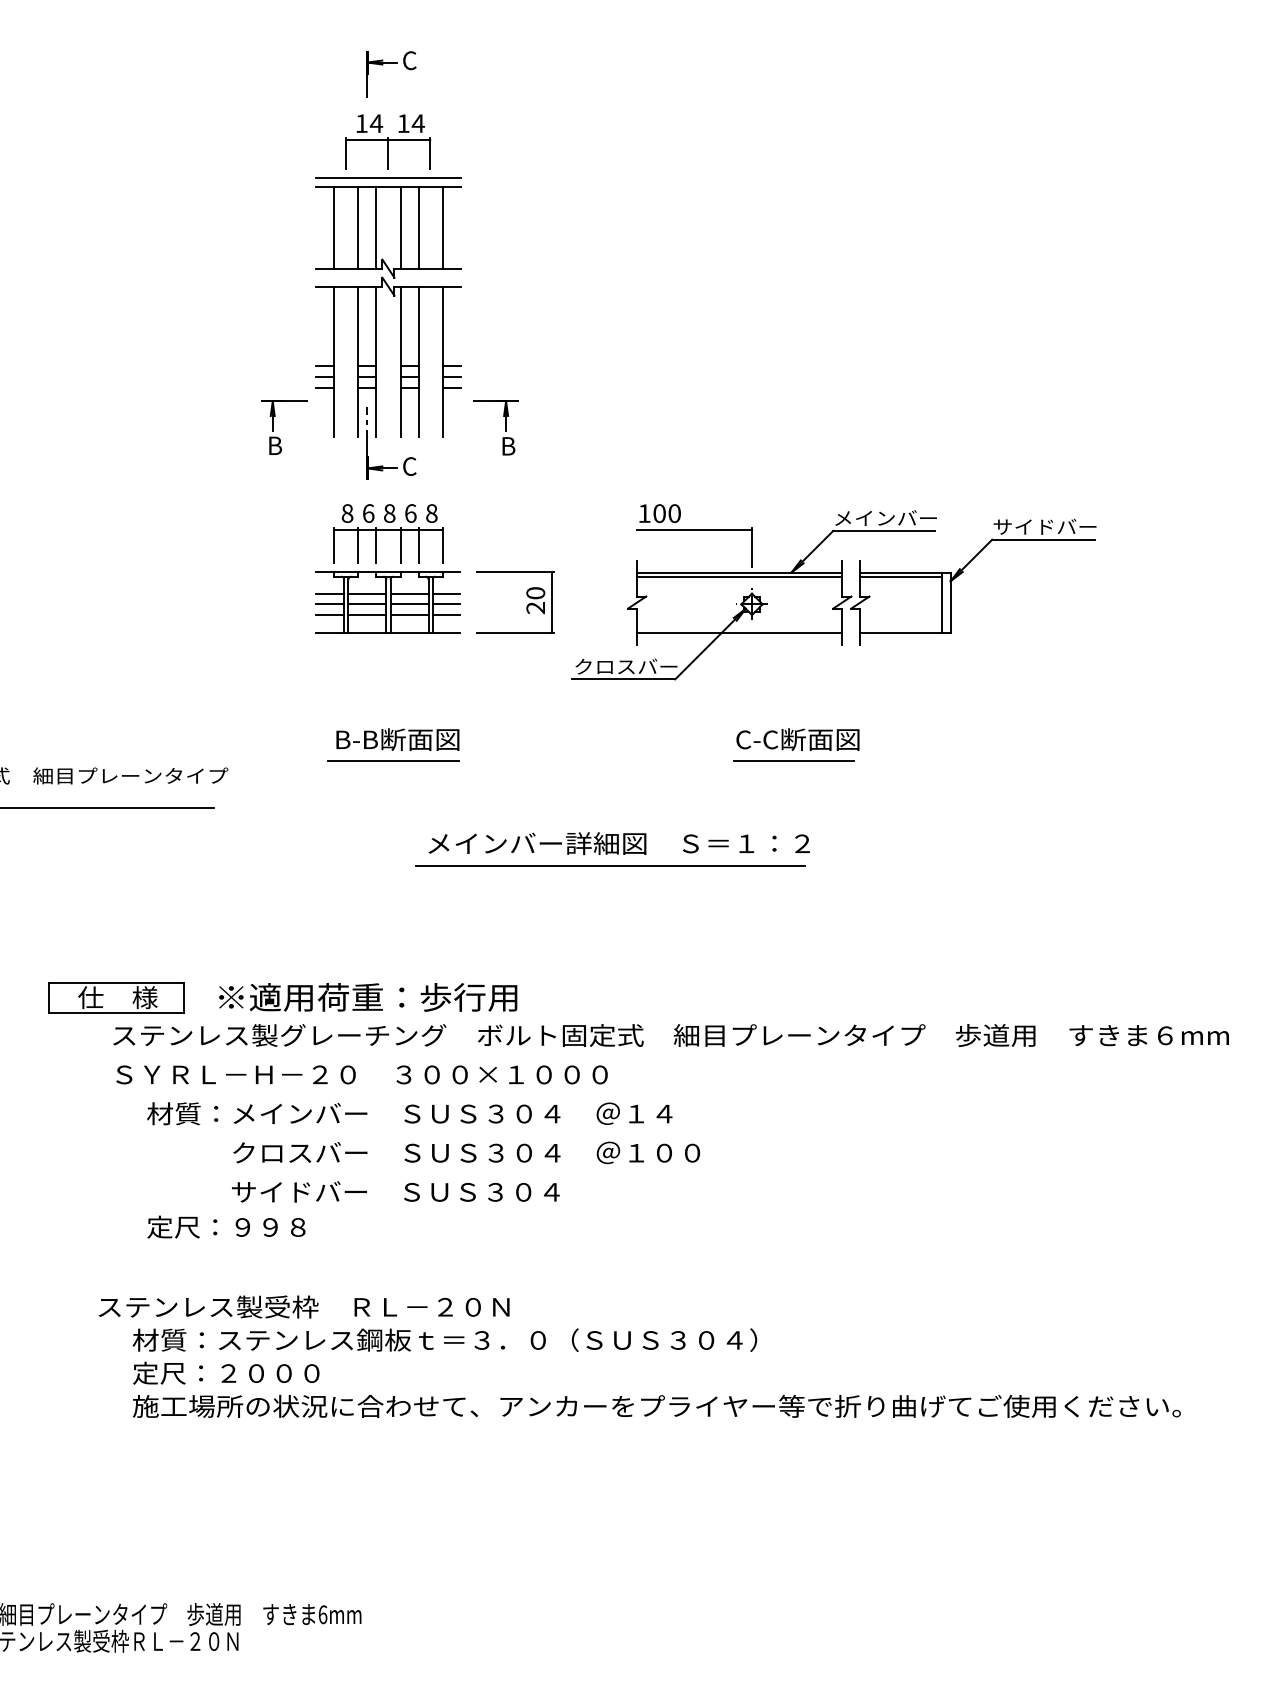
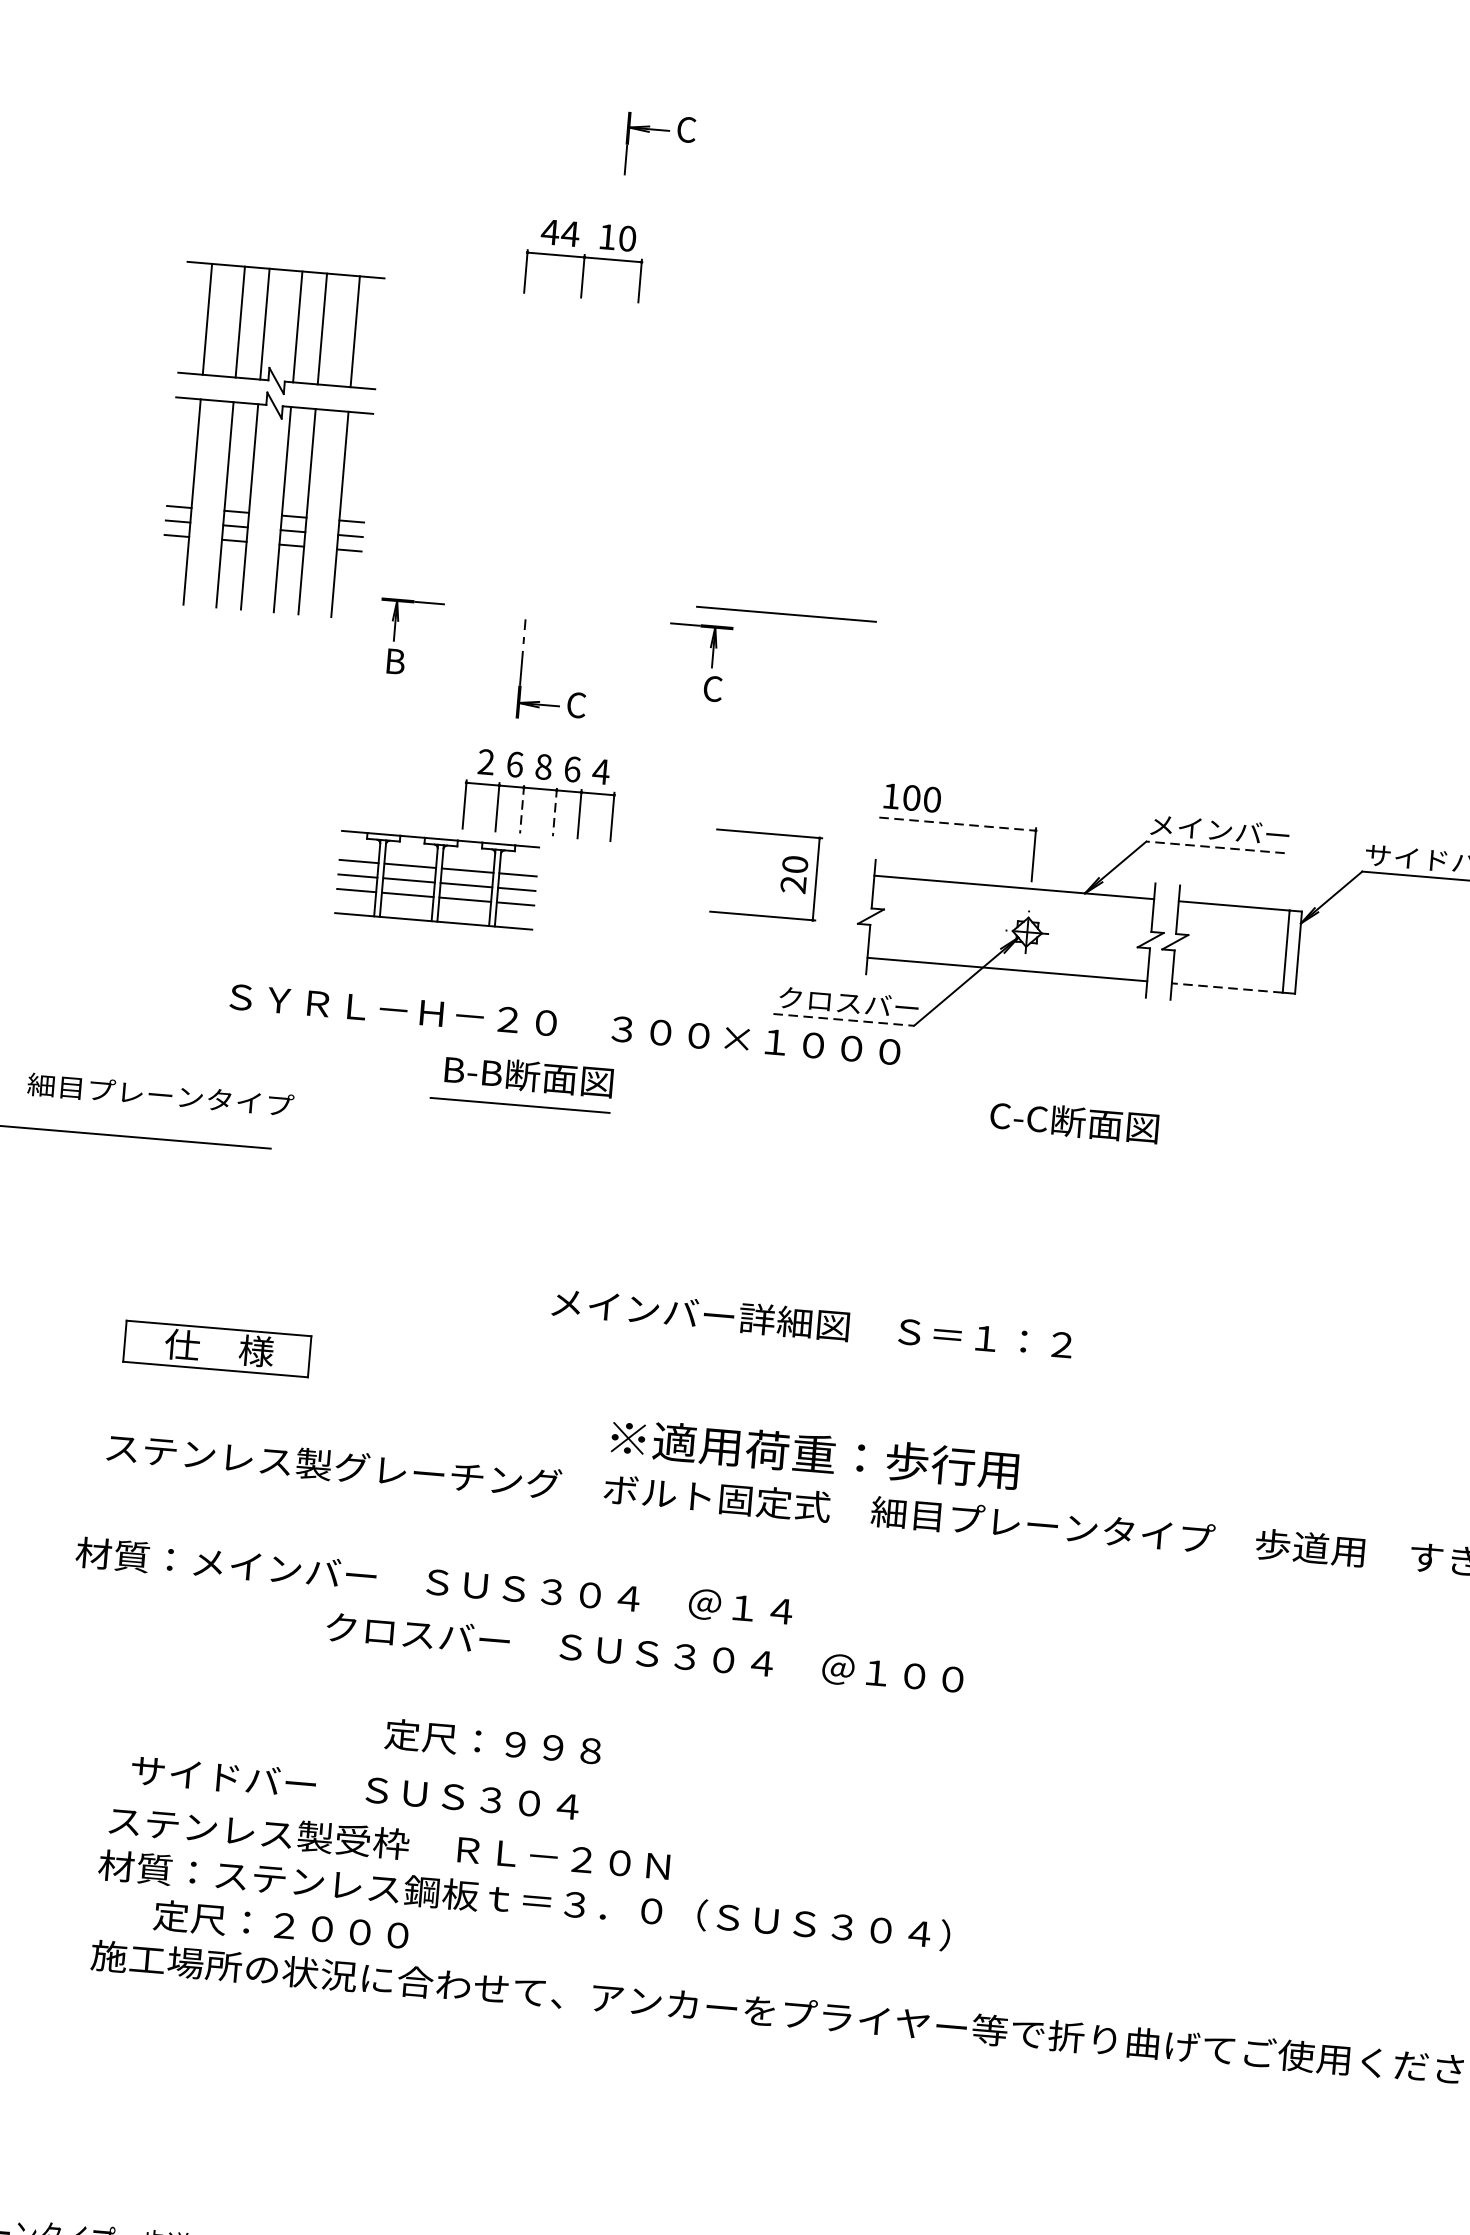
part: (391, 63) -> (661, 131), moved
text: (361, 123) -> (550, 232), 14 -> 44
text: (417, 123) -> (626, 238), 14 -> 10
line: (388, 178) -> (580, 310), removed
part: (376, 311) -> (255, 437), moved
line: (557, 386) -> (787, 613), added
text: (508, 445) -> (713, 687), B -> C
text: (347, 513) -> (486, 762), 8 -> 2
text: (431, 513) -> (600, 771), 8 -> 4
line: (695, 529) -> (958, 823), solid -> dashed
line: (883, 531) -> (1214, 848), solid -> dashed
line: (376, 545) -> (522, 809), solid -> dashed
line: (400, 545) -> (554, 811), solid -> dashed
line: (739, 576) -> (1013, 892), removed
line: (900, 576) -> (1232, 911), removed
part: (387, 602) -> (436, 880), moved
part: (526, 606) -> (781, 881), moved
line: (901, 632) -> (1227, 987), solid -> dashed
line: (623, 679) -> (843, 1020), solid -> dashed
line: (793, 761) -> (1065, 1151), removed
text: (618, 843) -> (811, 1323), moved
line: (610, 865) -> (804, 1272), removed
part: (116, 997) -> (217, 1347), moved
text: (368, 997) -> (815, 1454), moved
text: (361, 1074) -> (564, 1024), moved
text: (409, 1113) -> (433, 1581), moved
text: (466, 1152) -> (644, 1652), moved
text: (395, 1191) -> (354, 1787), moved
text: (226, 1226) -> (493, 1741), moved
text: (304, 1306) -> (390, 1842), moved
text: (226, 1372) -> (281, 1924), moved

